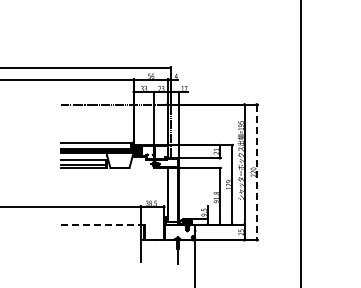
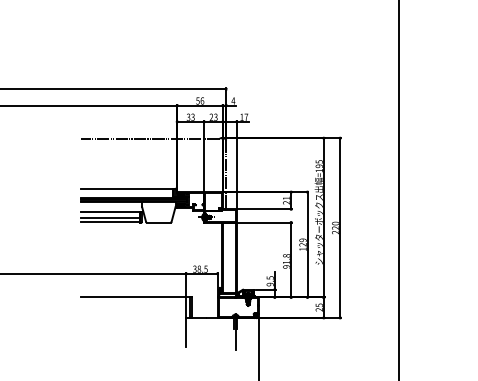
line: (256, 172) -> (339, 228), dashed -> solid
line: (102, 224) -> (135, 297), dashed -> solid

